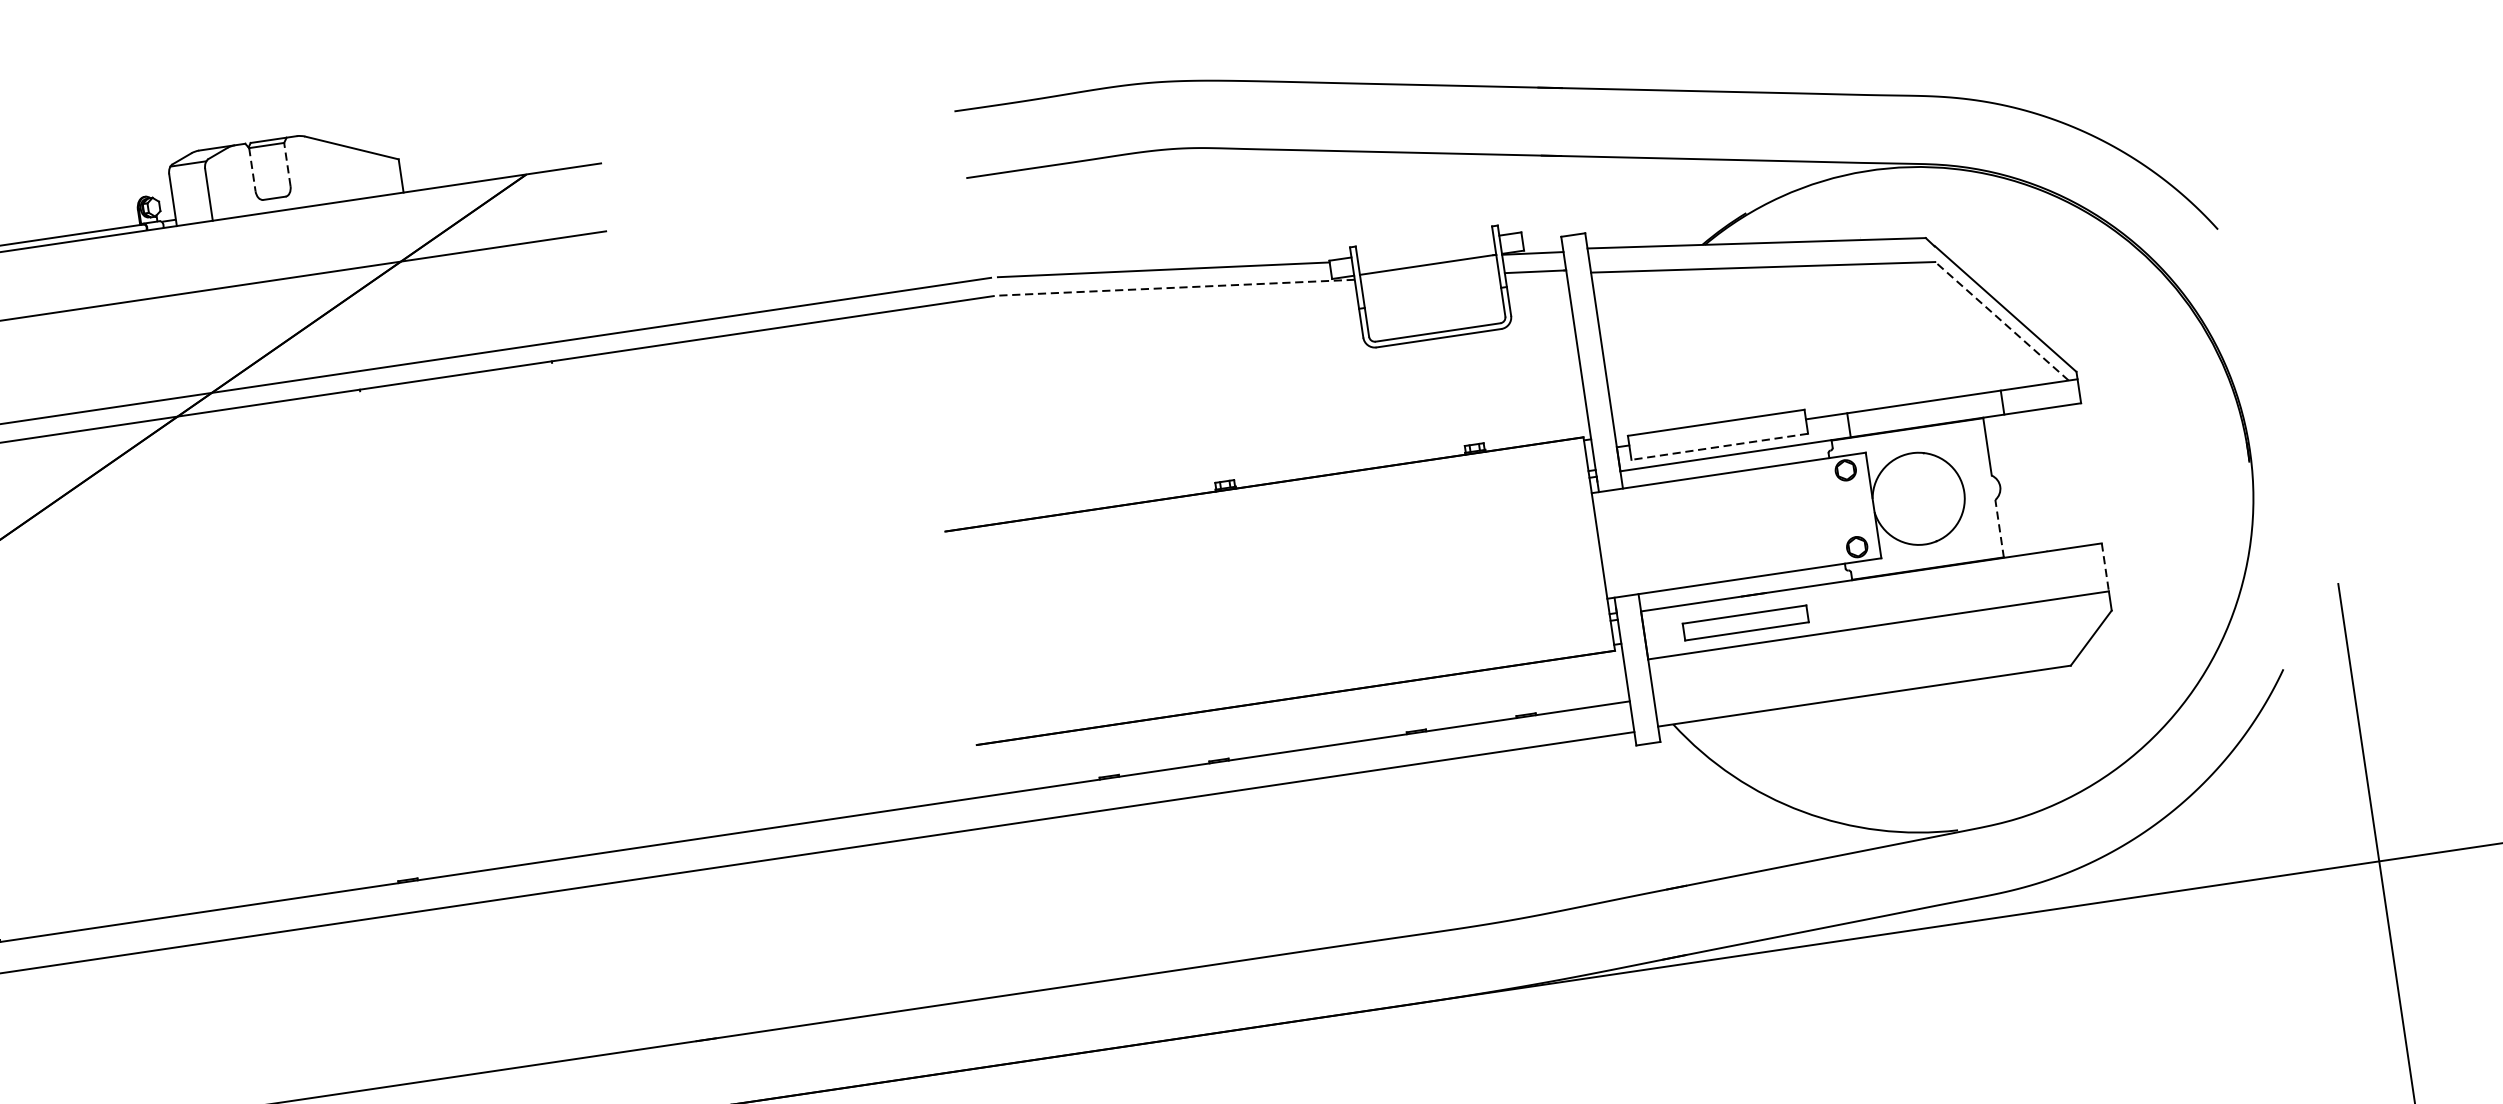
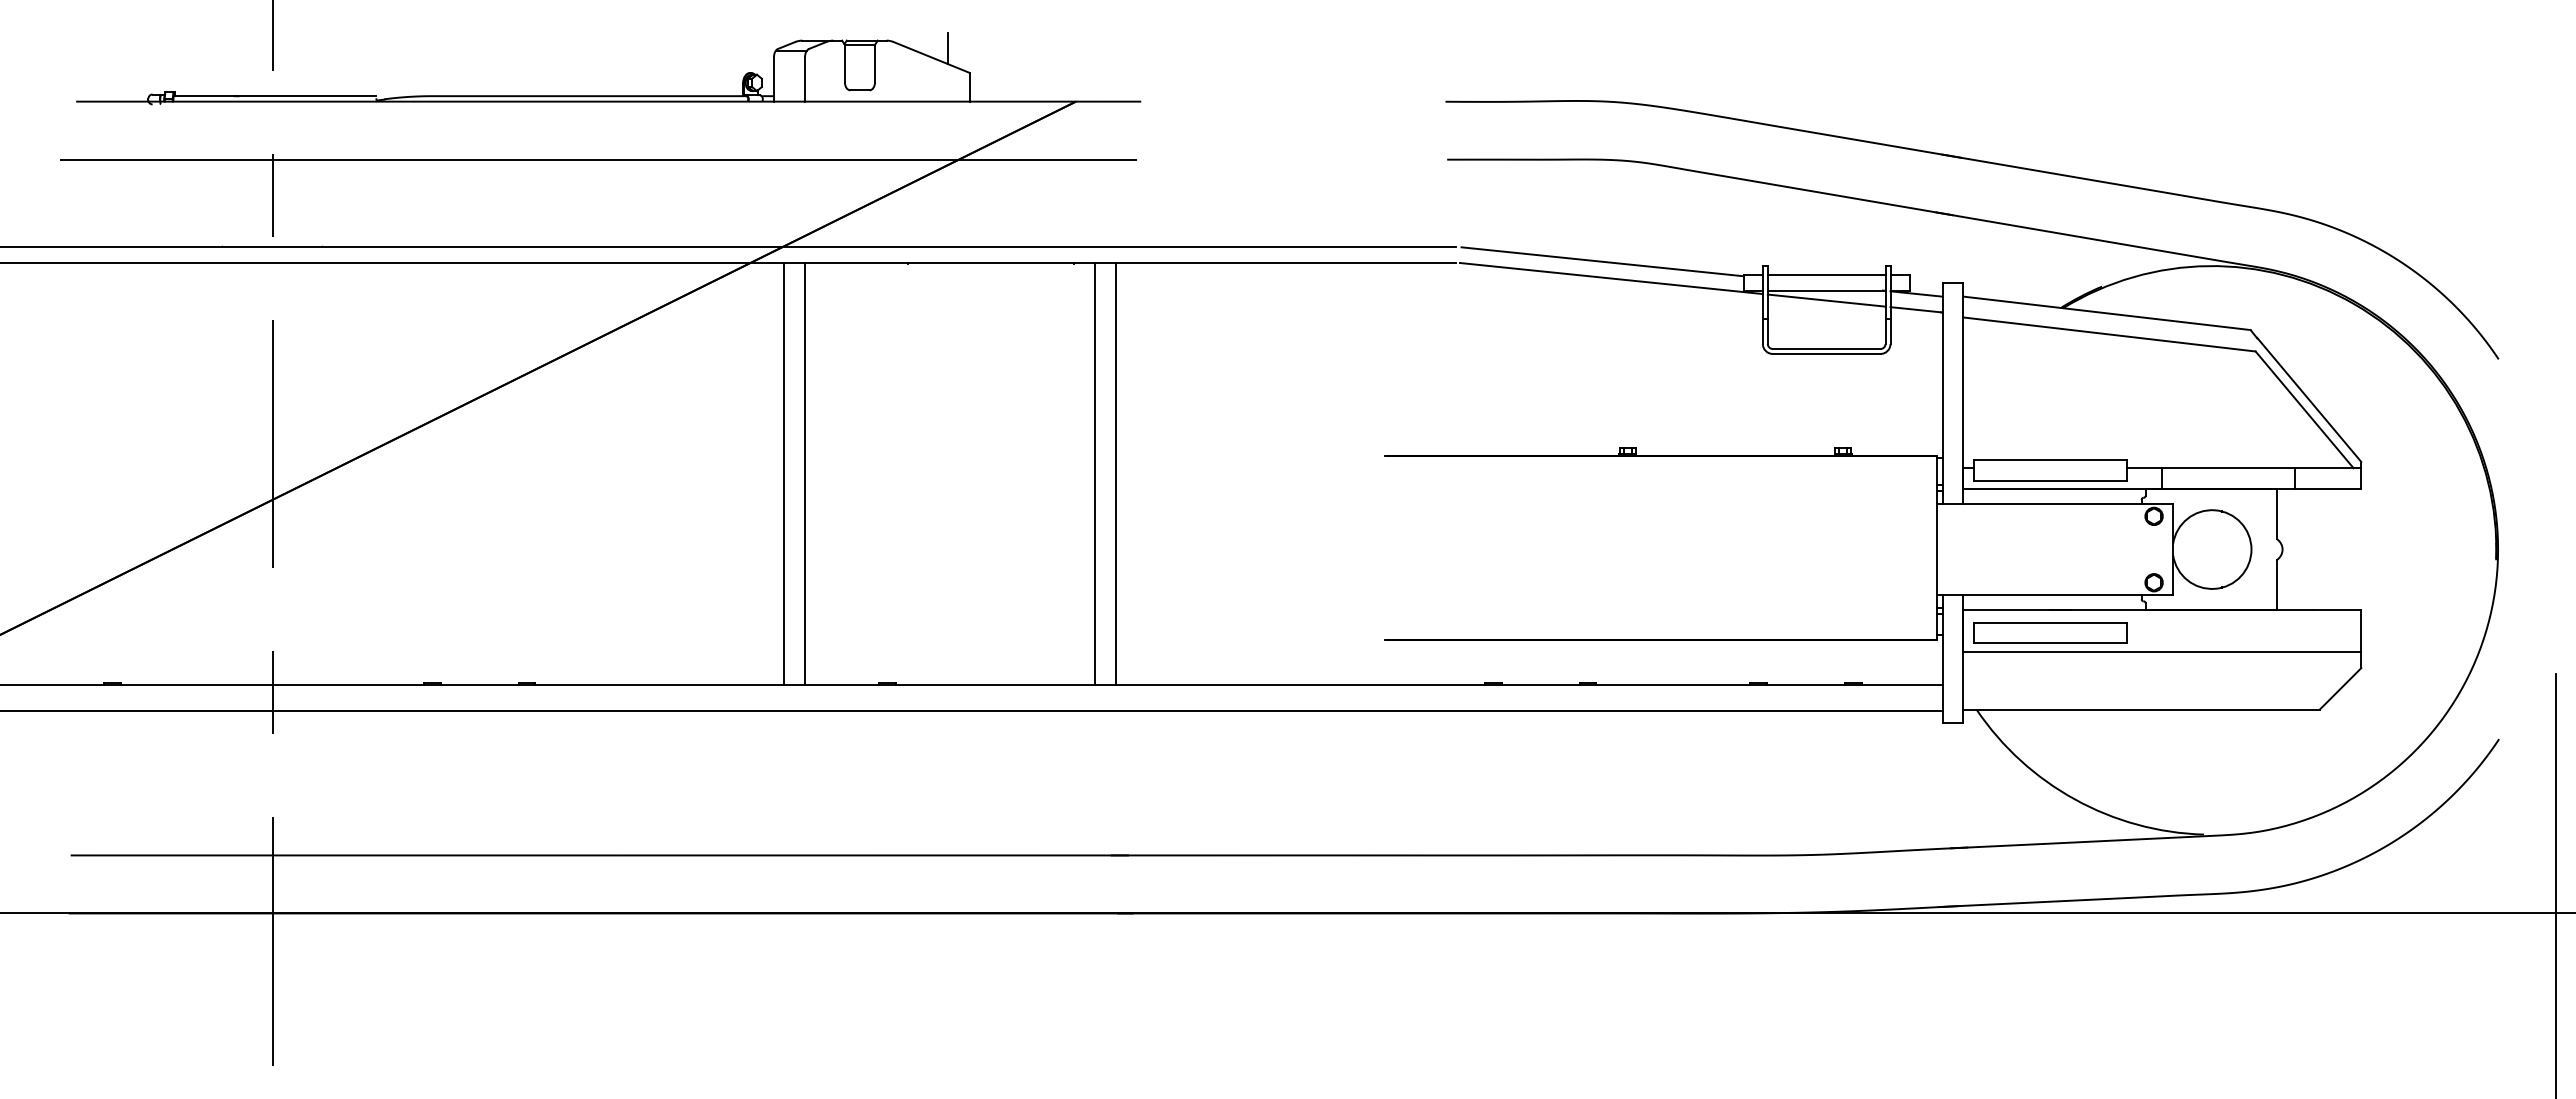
line: (369, 134) -> (948, 48), added
line: (287, 164) -> (875, 63), dashed -> solid
line: (251, 169) -> (844, 63), dashed -> solid
line: (1425, 246) -> (1826, 274), added
line: (1429, 276) -> (1826, 300), added
line: (1175, 287) -> (1610, 278), dashed -> solid
line: (2001, 320) -> (2304, 409), dashed -> solid
line: (1718, 446) -> (2049, 480), dashed -> solid
line: (1999, 529) -> (2276, 585), dashed -> solid
line: (2105, 567) -> (2361, 630), dashed -> solid
line: (635, 598) -> (1115, 473), added
line: (611, 601) -> (1094, 473), added
part: (1745, 622) -> (2050, 632), size x1.43
line: (275, 651) -> (804, 473), added
line: (251, 655) -> (783, 473), added

